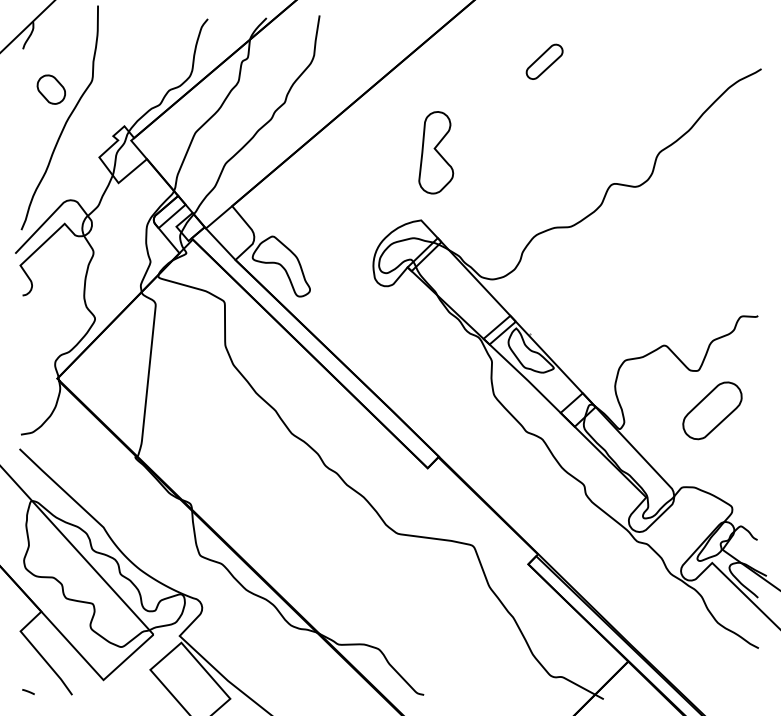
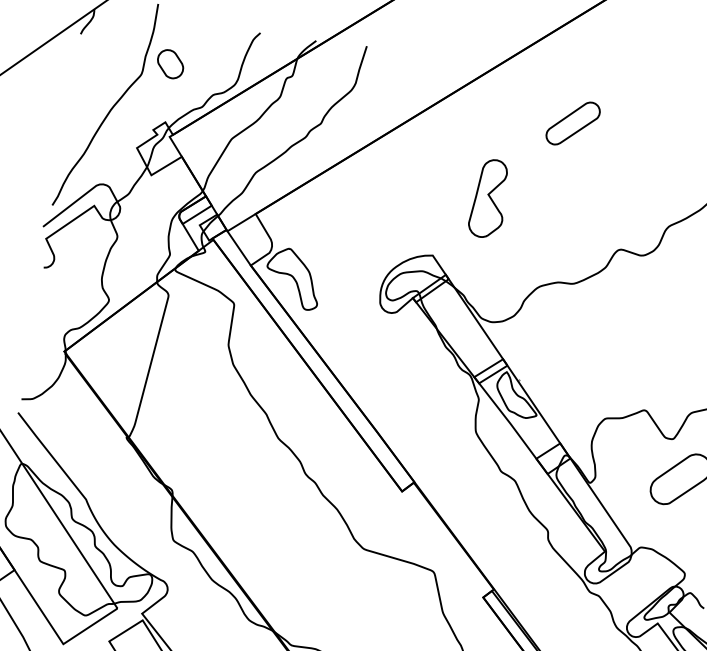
part: (544, 61) -> (573, 123), size x1.43
part: (50, 89) -> (169, 63), moved
part: (436, 152) -> (489, 198), moved

